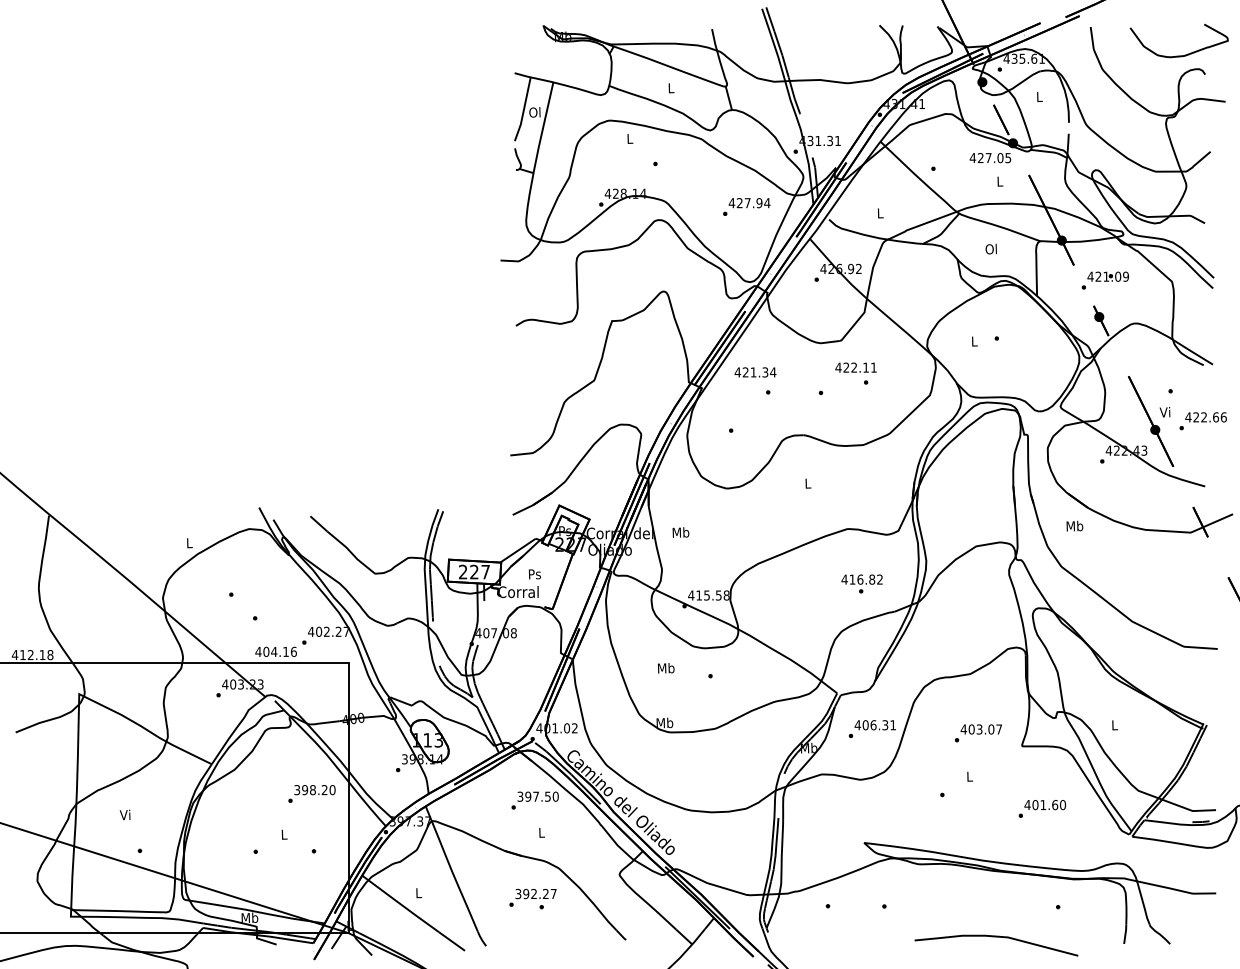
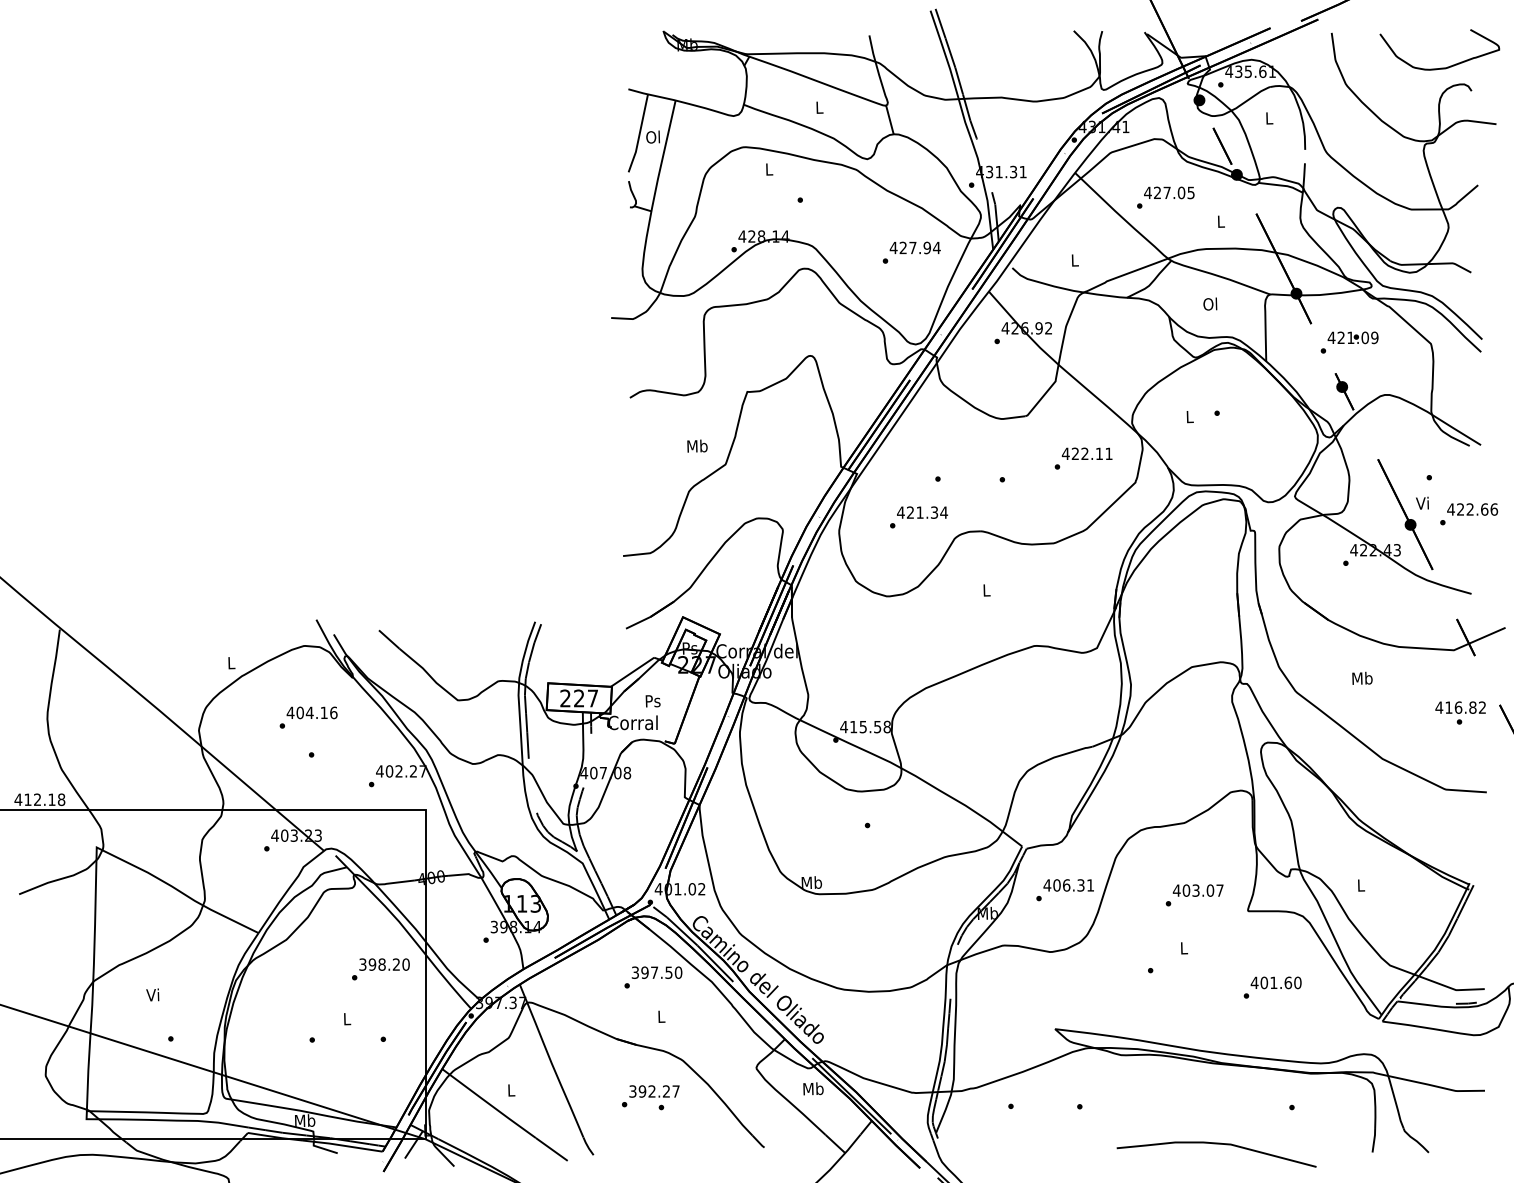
text: (990, 157) -> (1169, 192), moved
text: (855, 367) -> (1086, 453), moved
text: (755, 372) -> (922, 512), moved
text: (1074, 525) -> (1362, 677), moved
text: (681, 532) -> (697, 445), moved
text: (862, 583) -> (1460, 712), moved
text: (275, 651) -> (311, 712), moved
text: (666, 667) -> (813, 1088), moved

